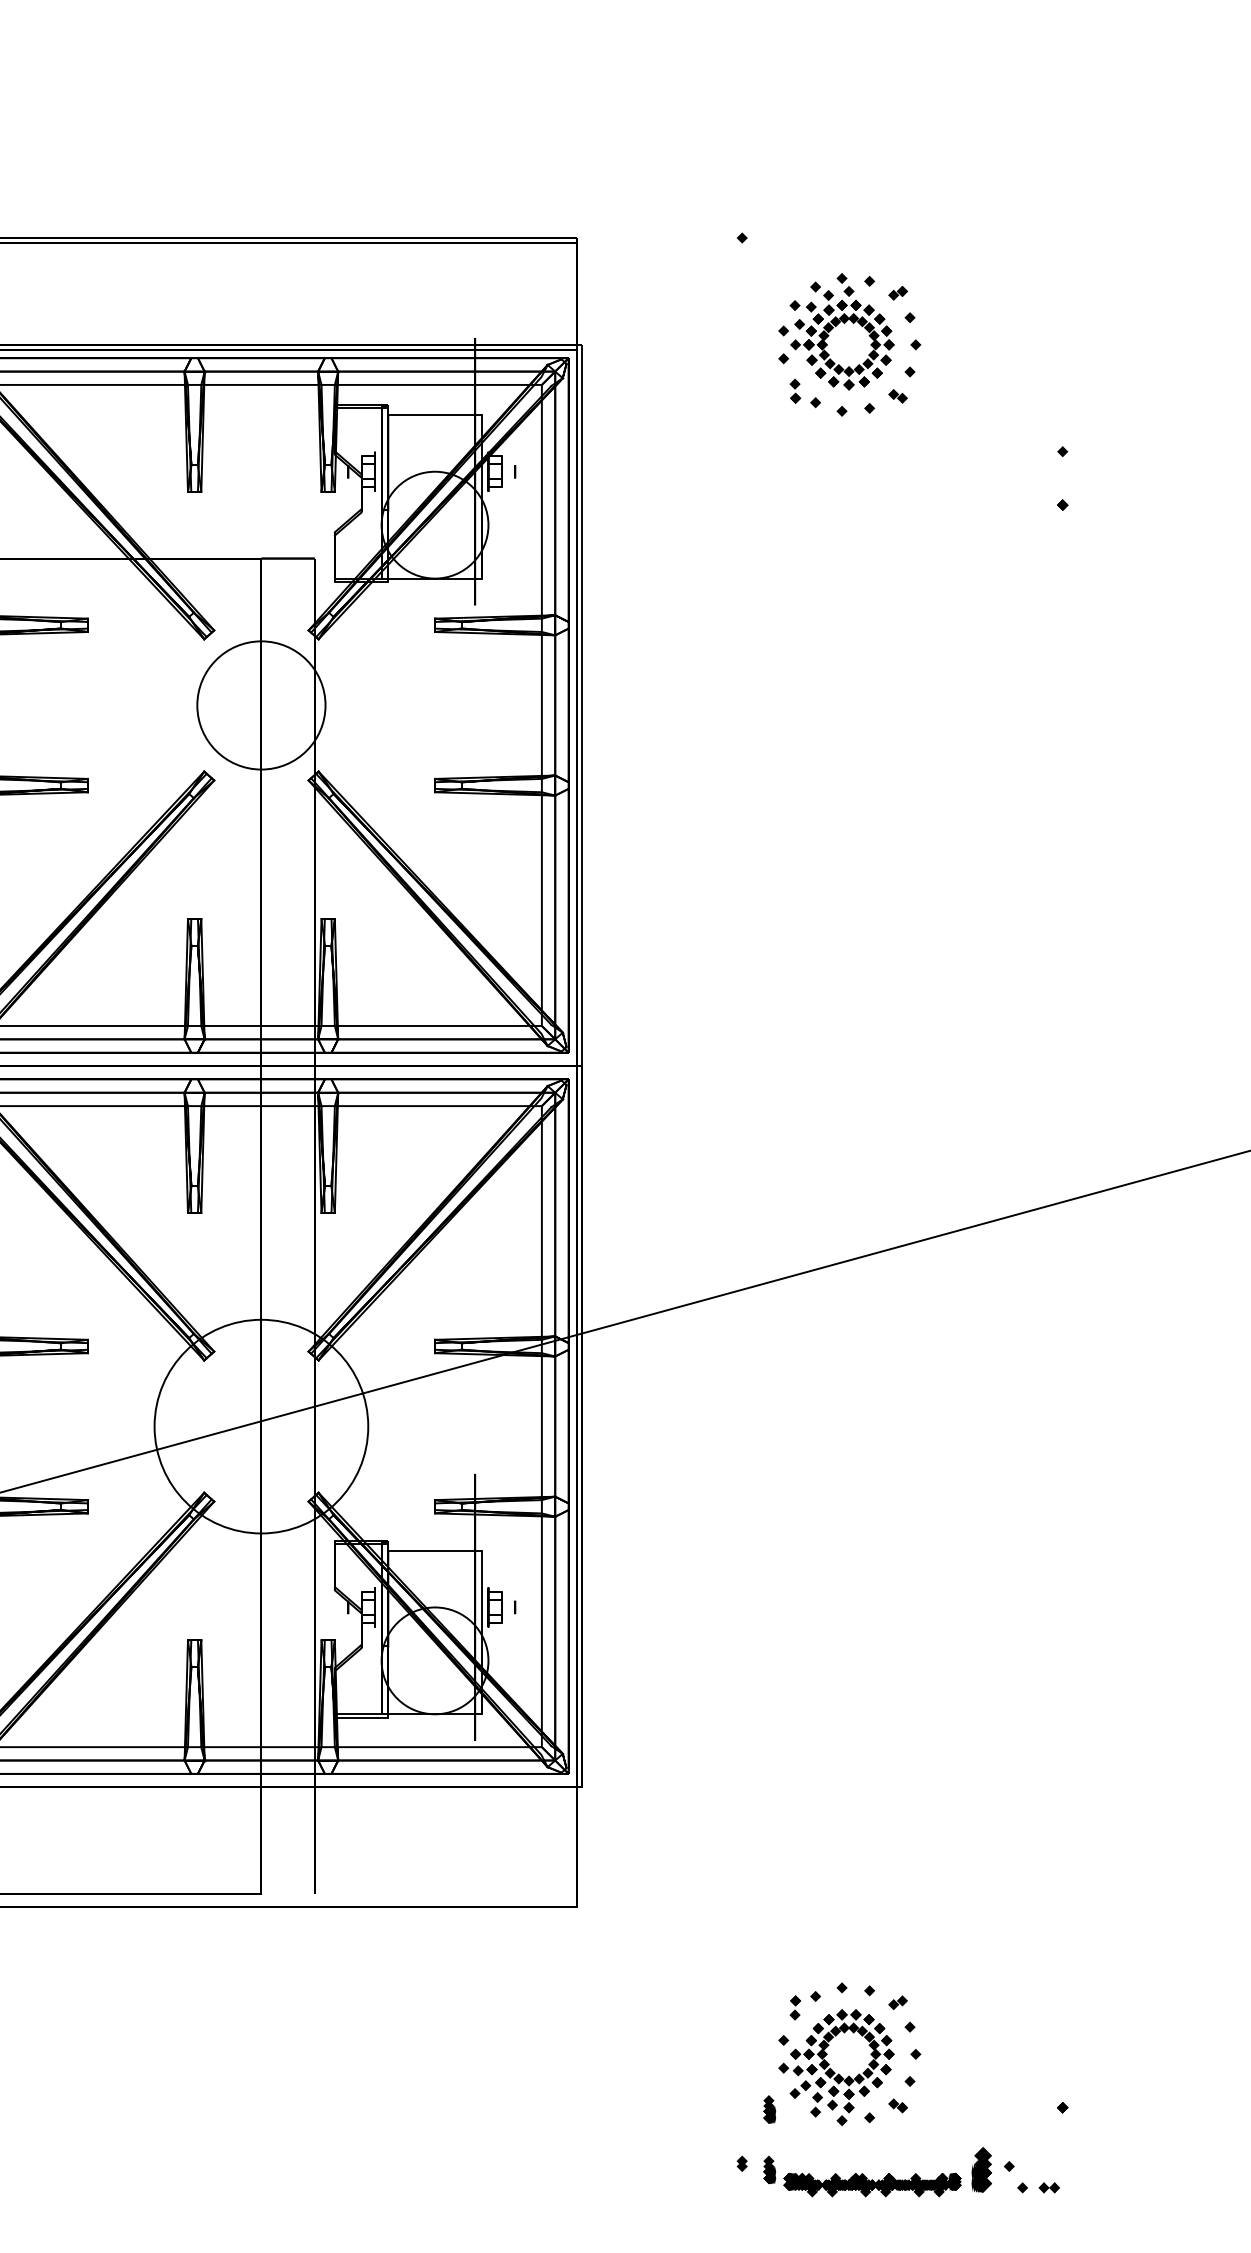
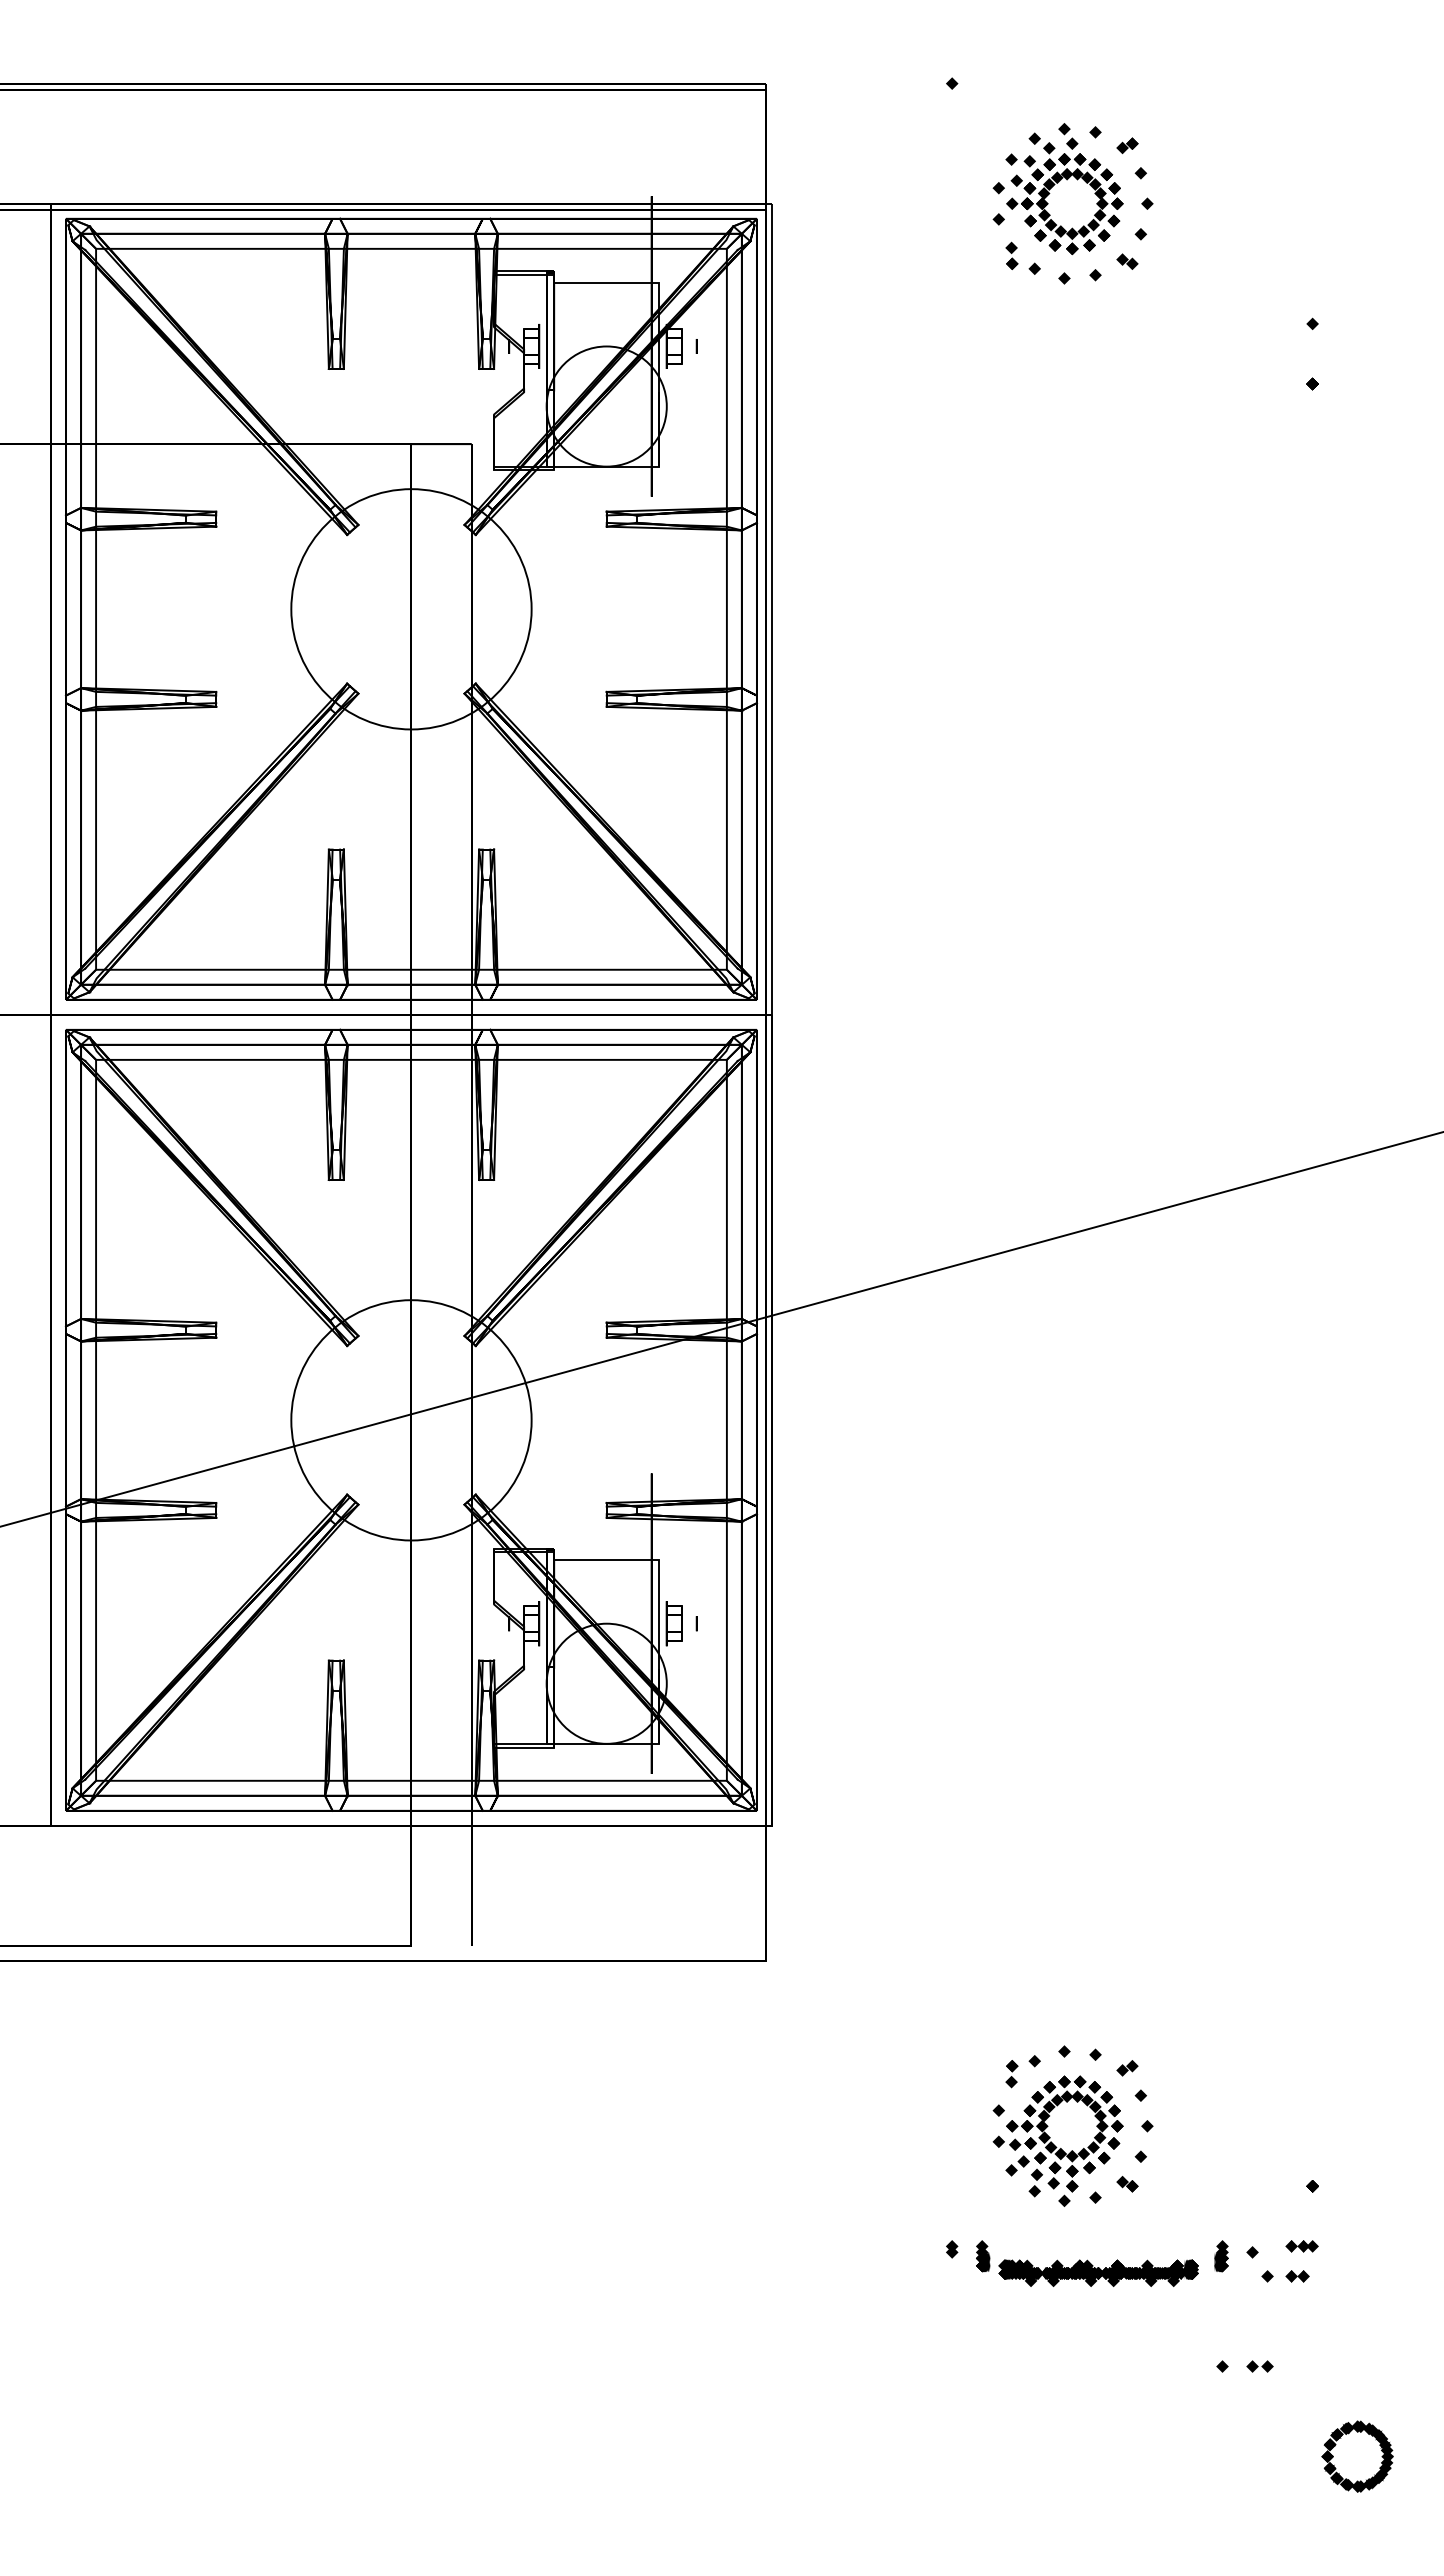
circle: (261, 705) -> (411, 609), size x1.67
part: (770, 2109) -> (983, 2188), removed
part: (1052, 2161) -> (1301, 2246), added
part: (981, 2170) -> (1221, 2256), size x0.62

